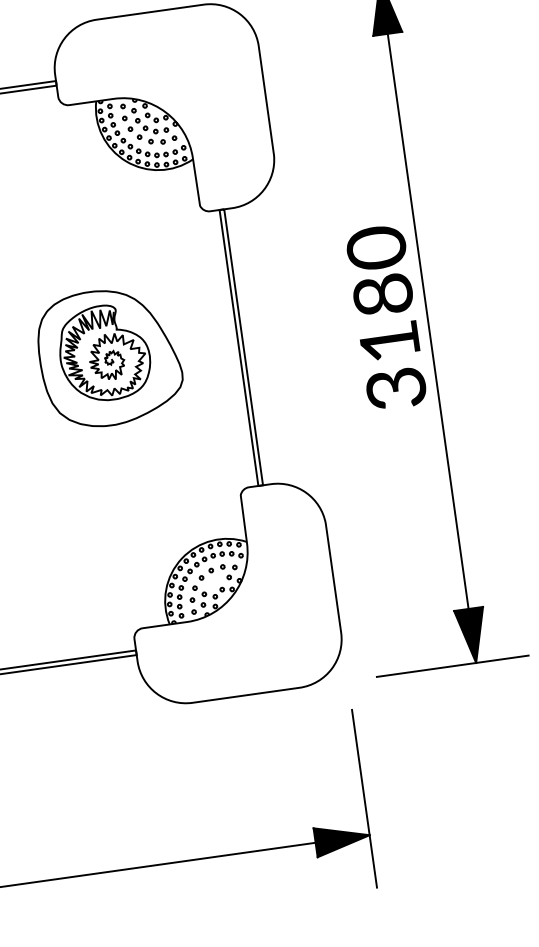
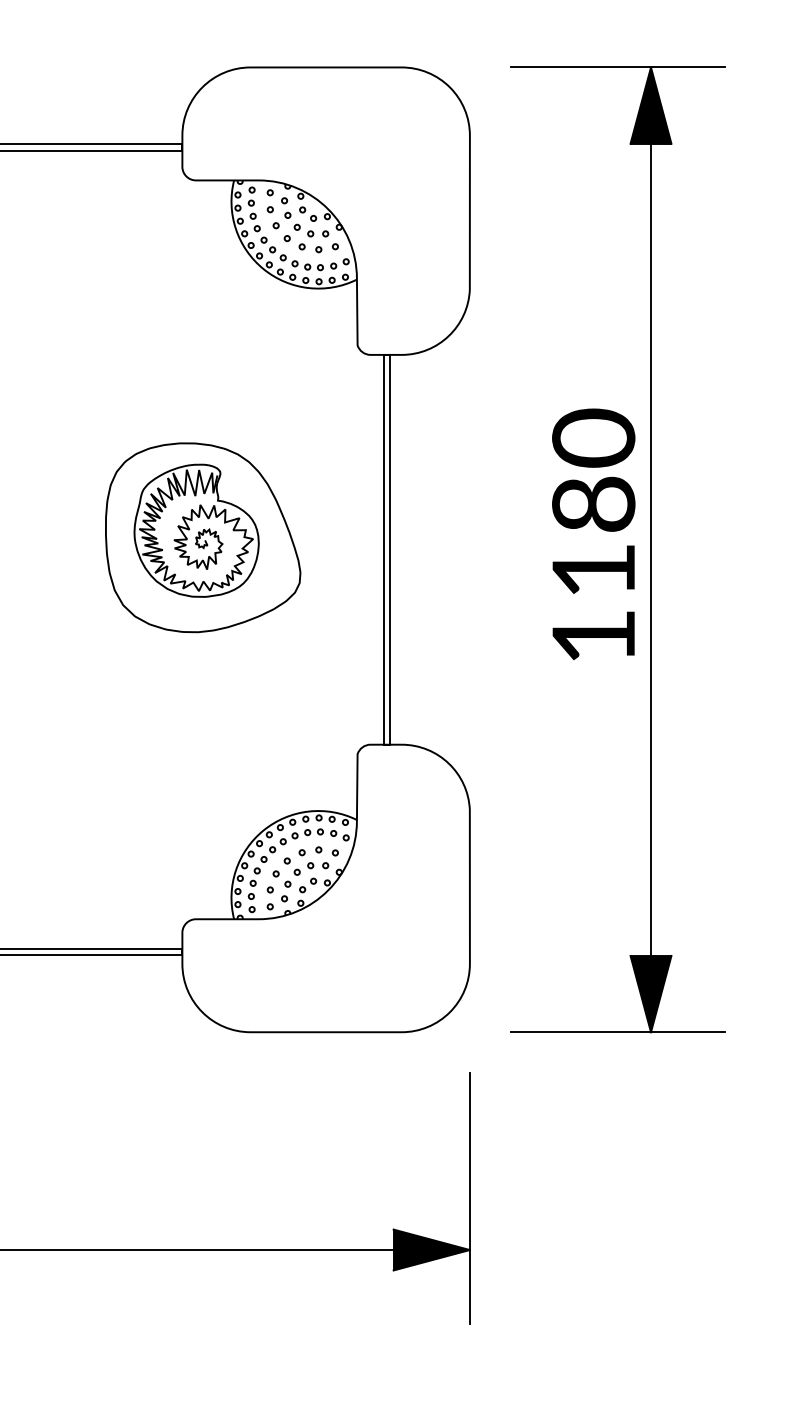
text: (396, 389) -> (593, 637), 3180 -> 1180
part: (213, 581) -> (303, 868), added

